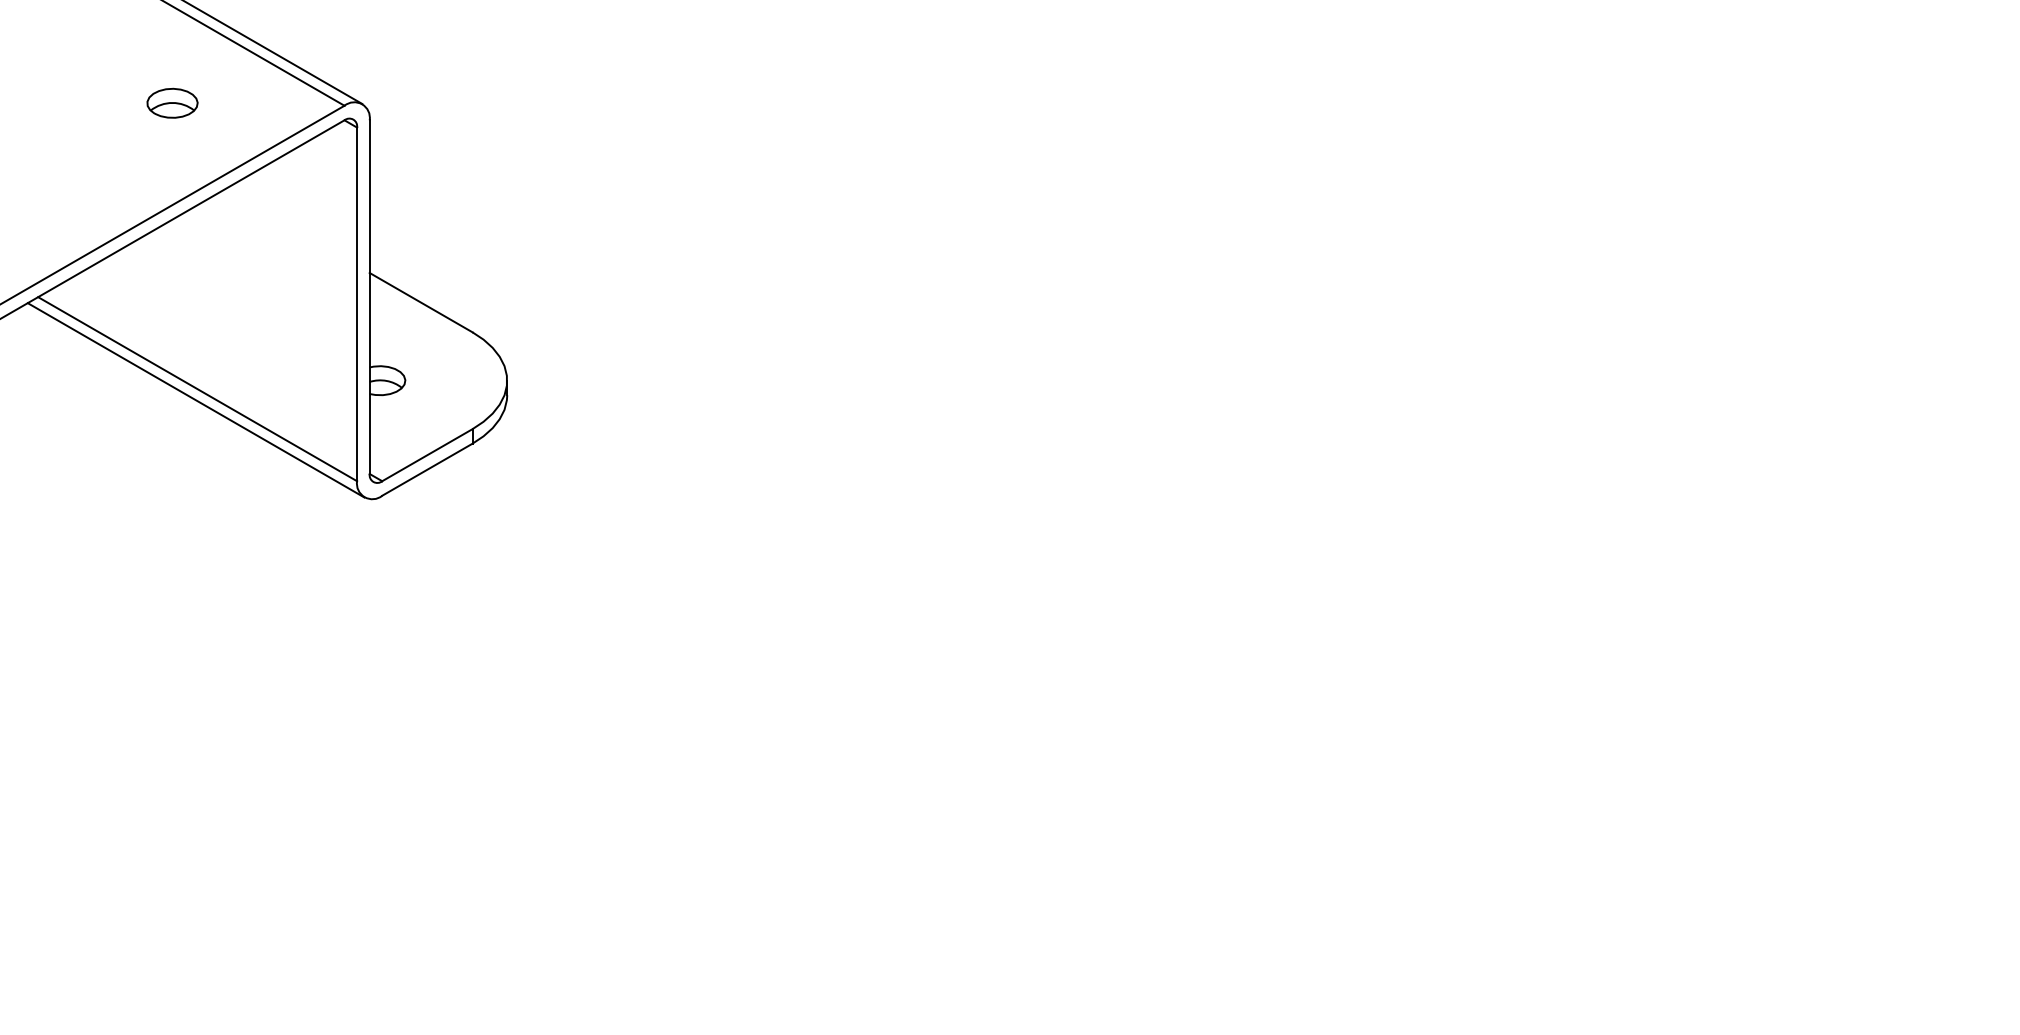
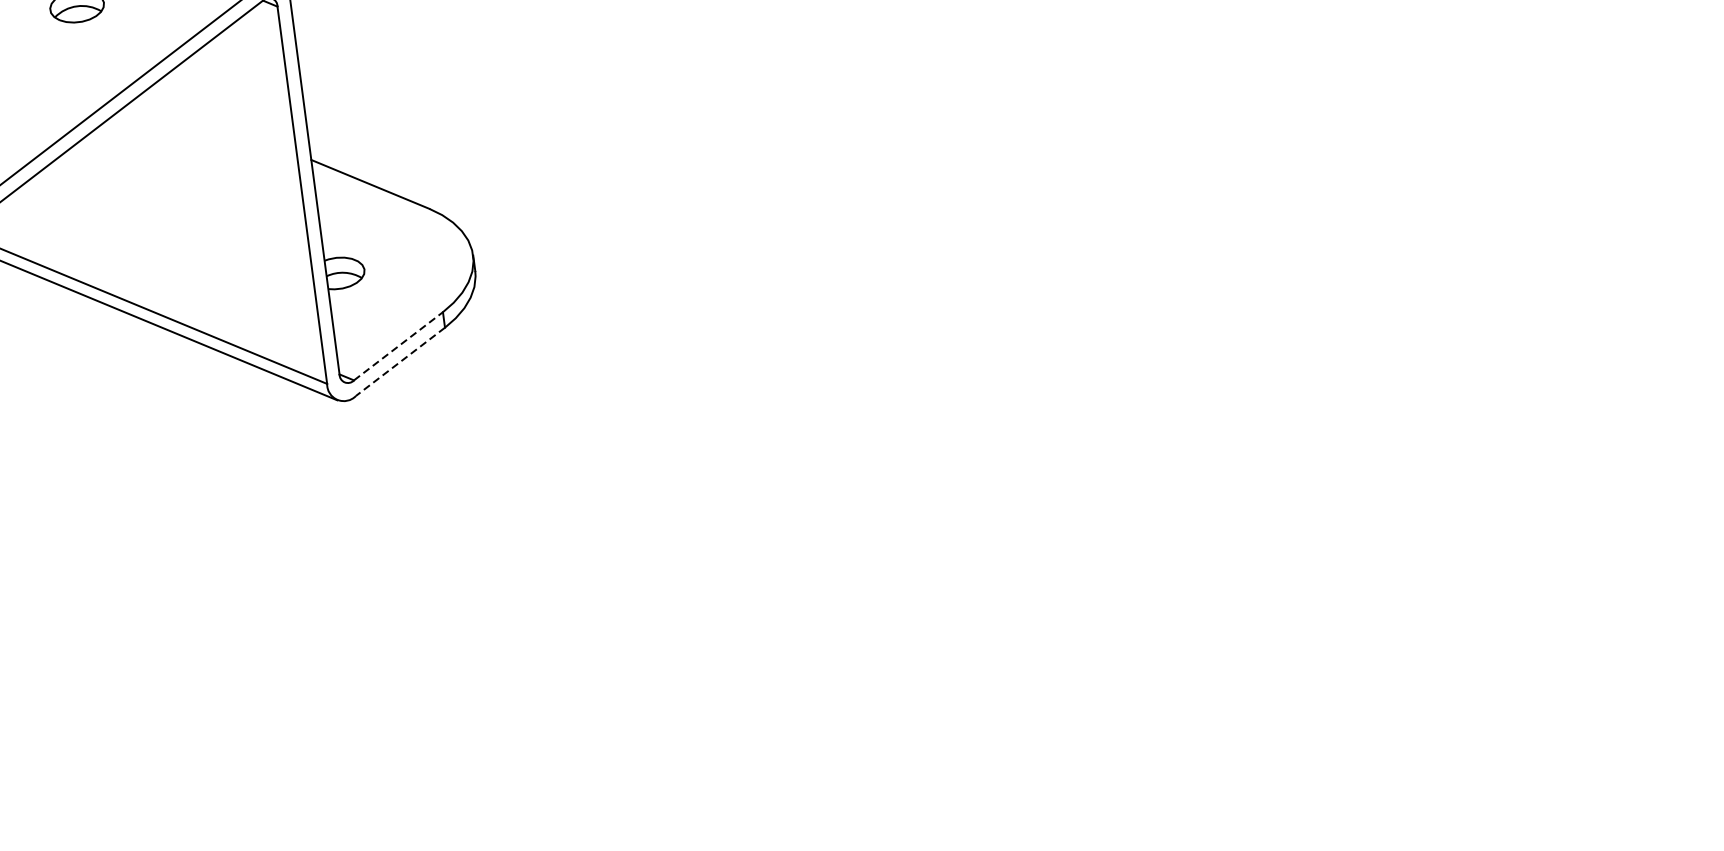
line: (427, 454) -> (398, 345), solid -> dashed
line: (426, 469) -> (399, 361), solid -> dashed

